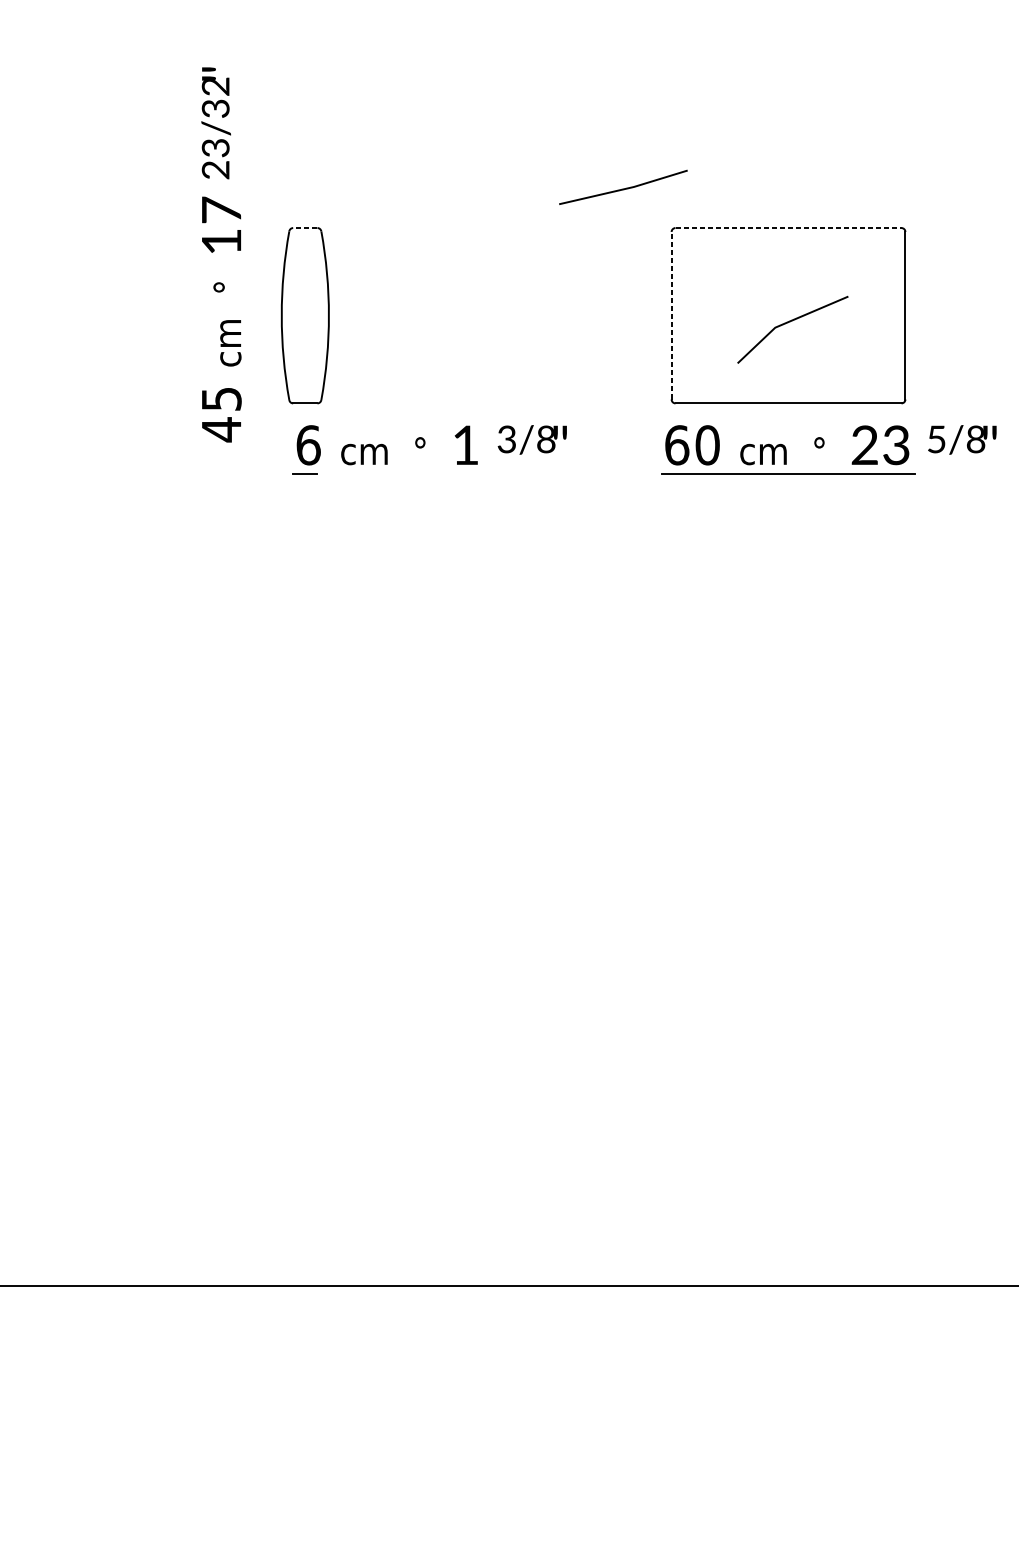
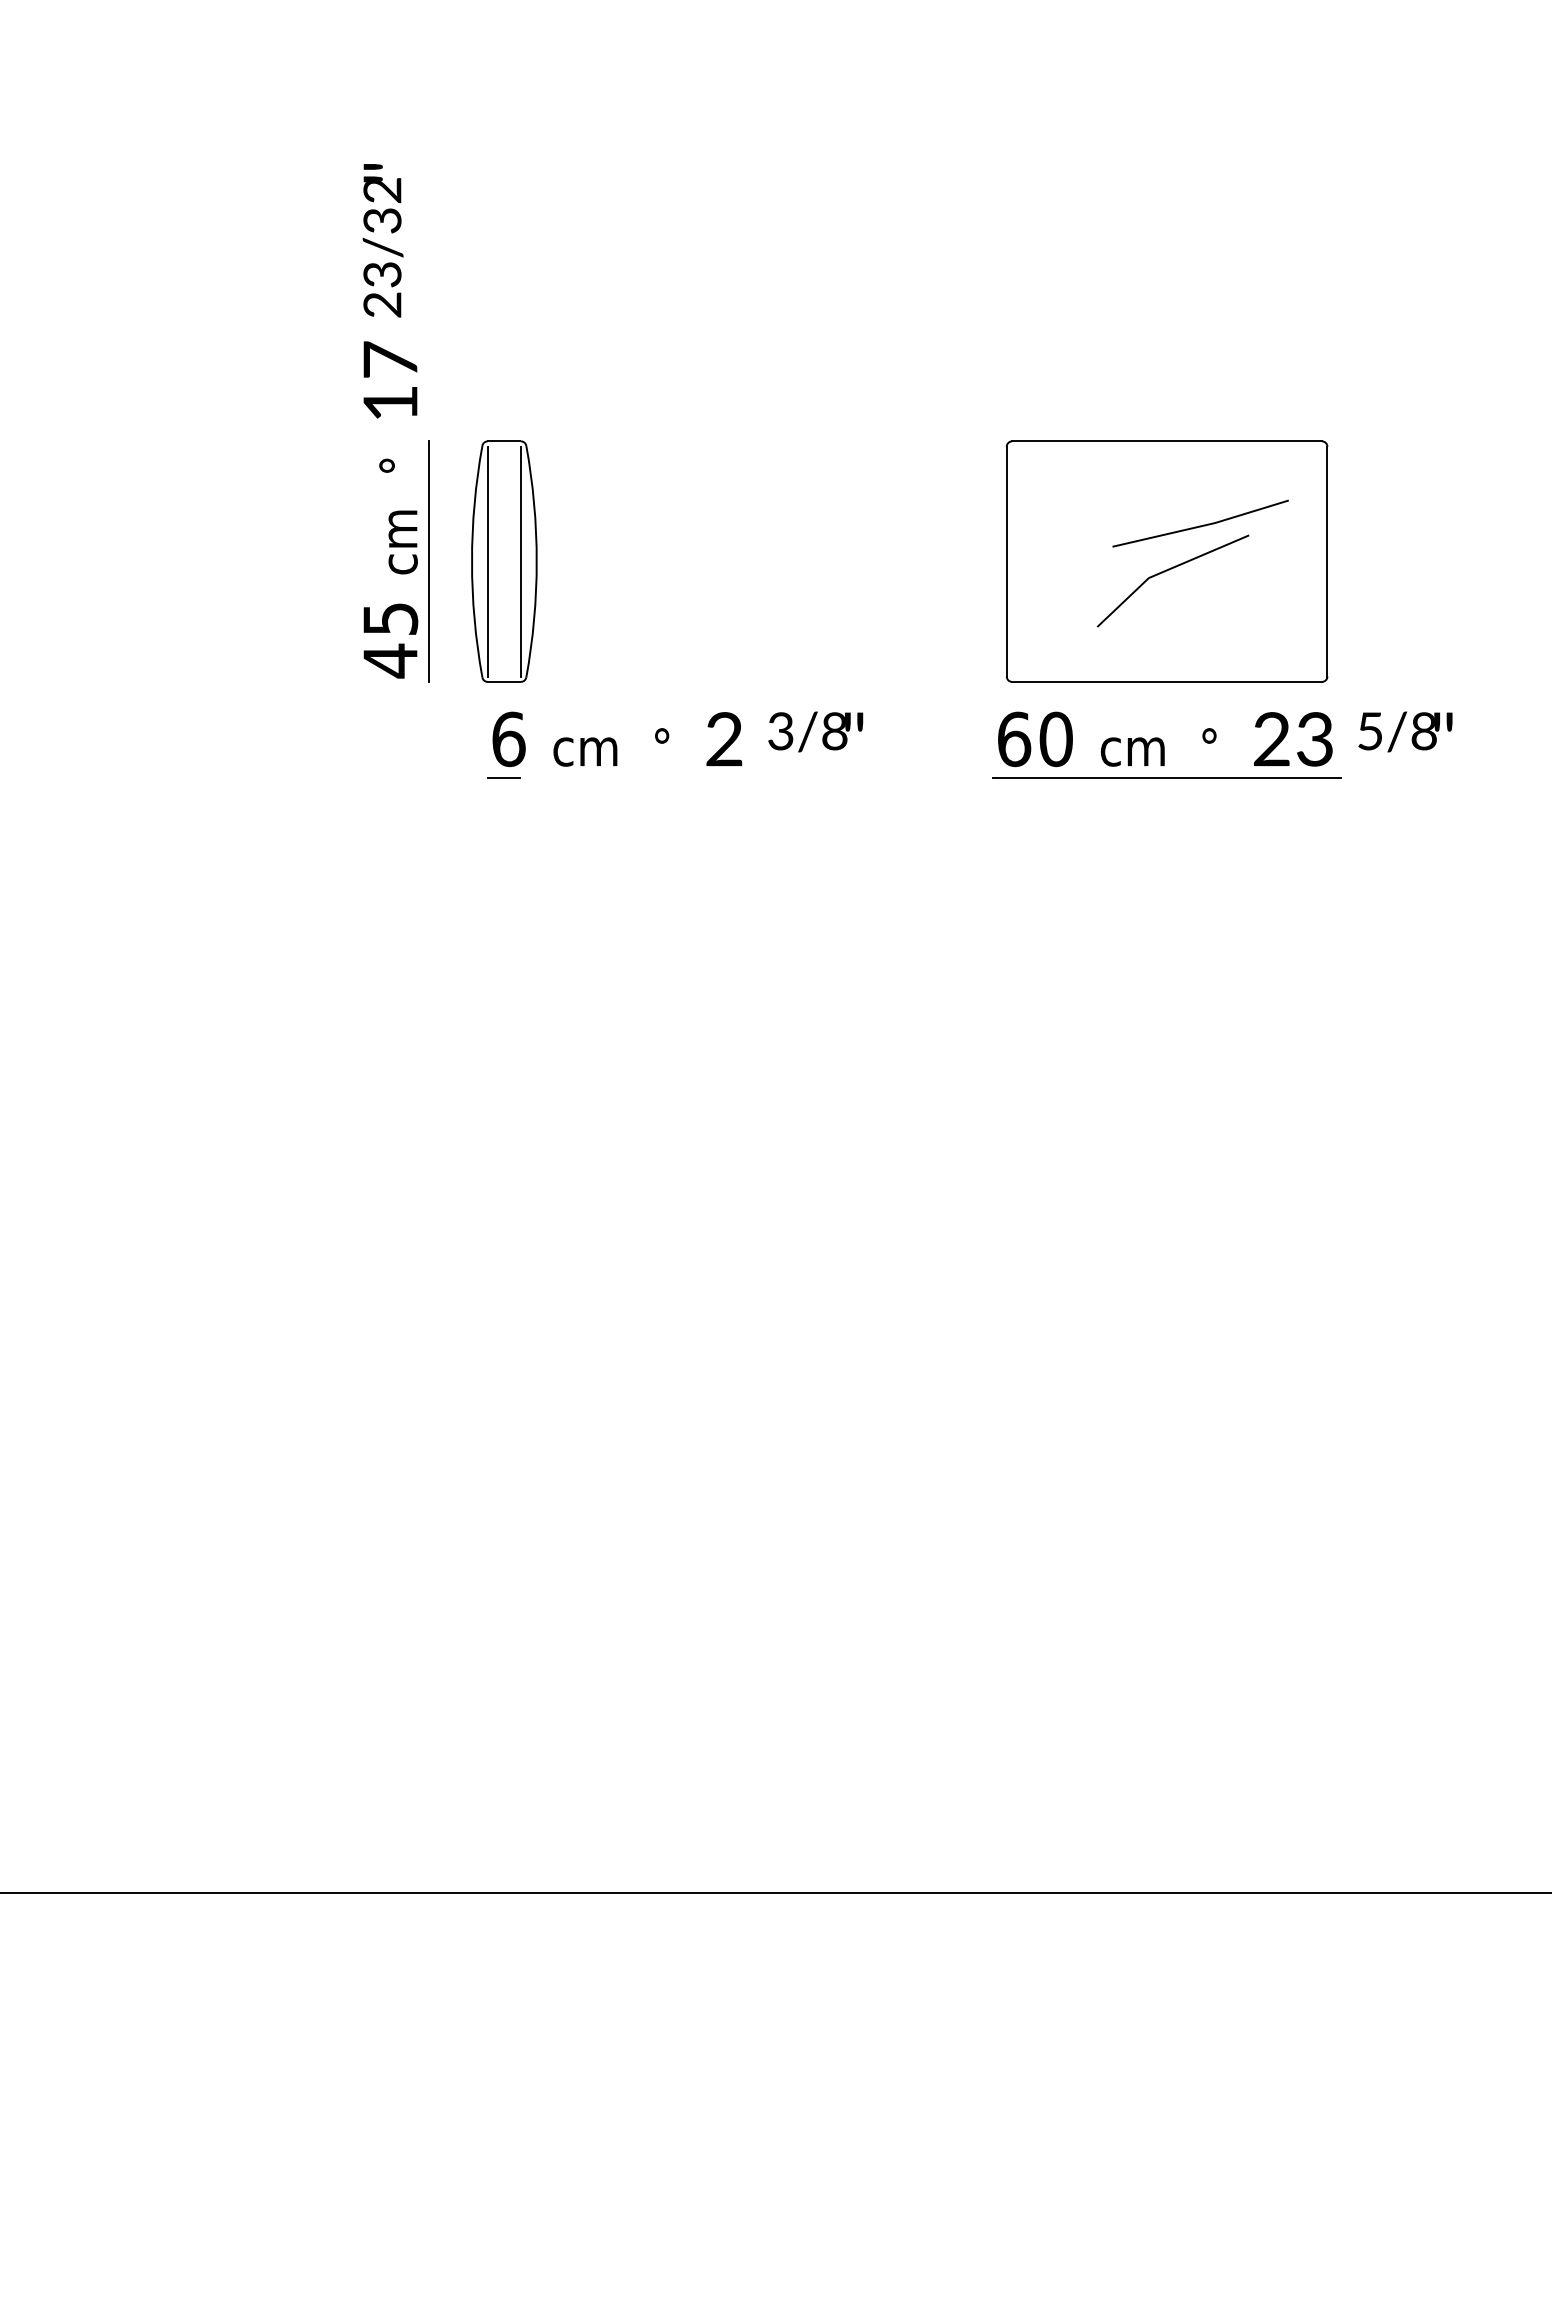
line: (623, 188) -> (1200, 525), moved
line: (304, 228) -> (503, 441), dashed -> solid
line: (788, 228) -> (1167, 441), dashed -> solid
text: (221, 255) -> (390, 421), moved
line: (250, 315) -> (429, 561), added
line: (293, 315) -> (487, 561), added
line: (317, 315) -> (521, 561), added
line: (671, 315) -> (1006, 561), dashed -> solid
text: (465, 445) -> (724, 739), 1 -> 2

